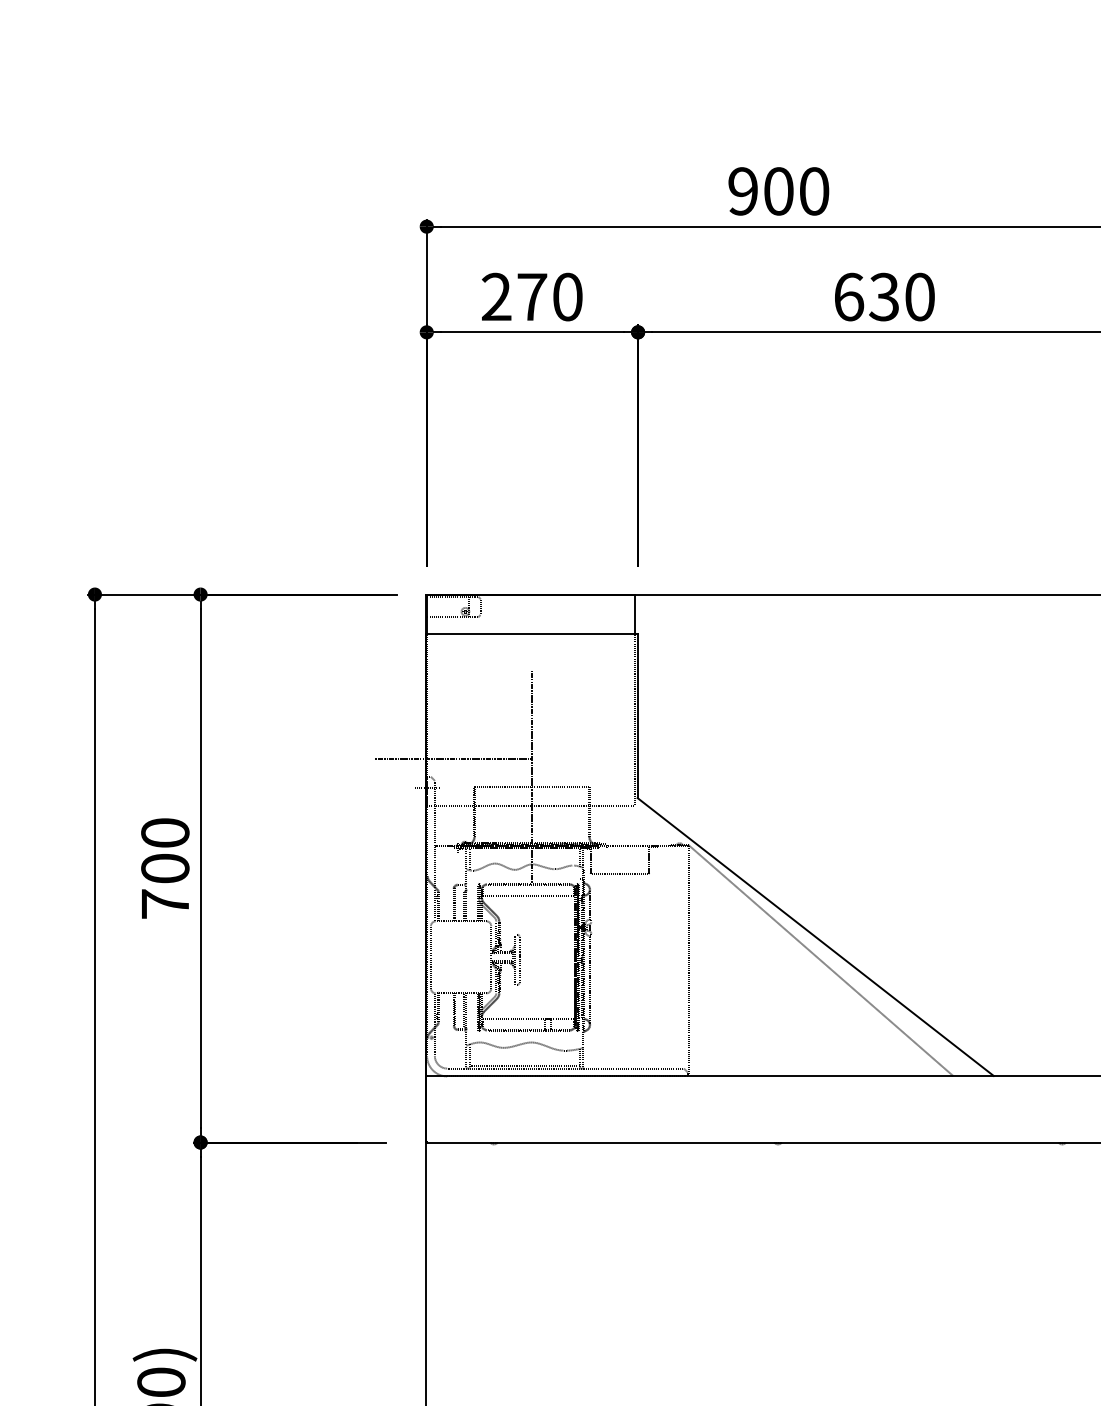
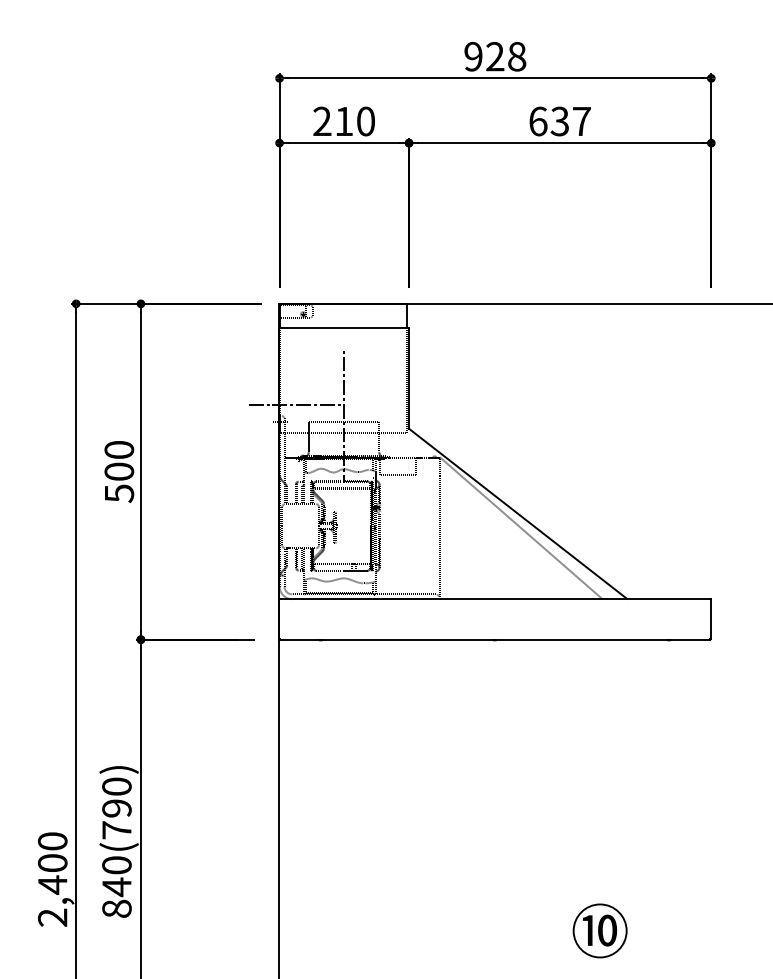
text: (797, 190) -> (506, 56), 900 -> 928
text: (532, 297) -> (344, 121), 270 -> 210
text: (919, 297) -> (581, 121), 630 -> 637
text: (165, 904) -> (119, 493), 700 -> 500

